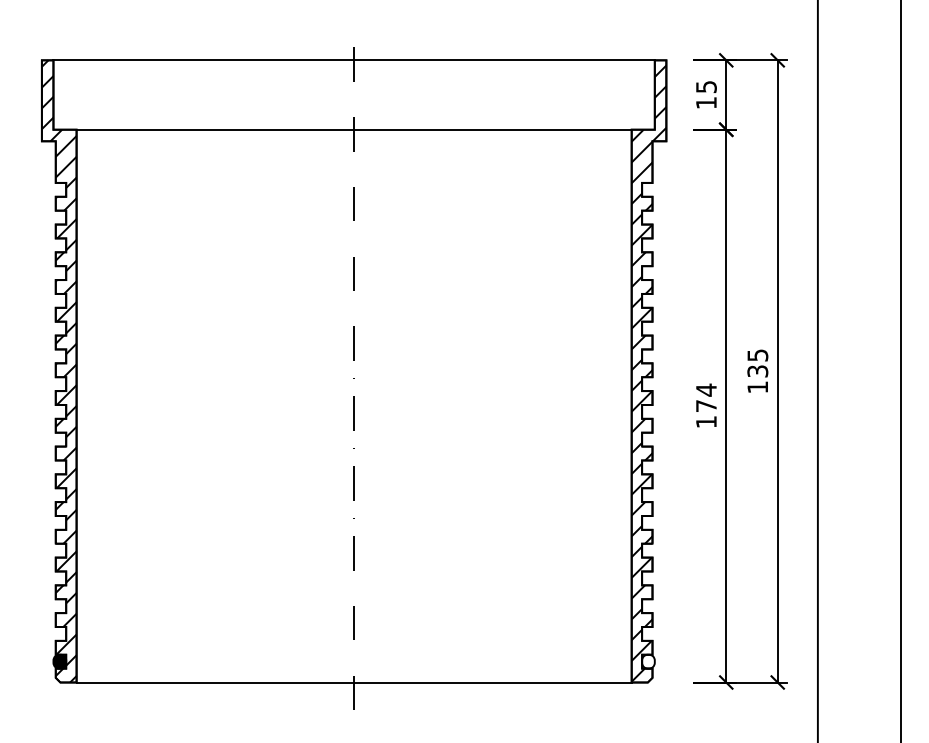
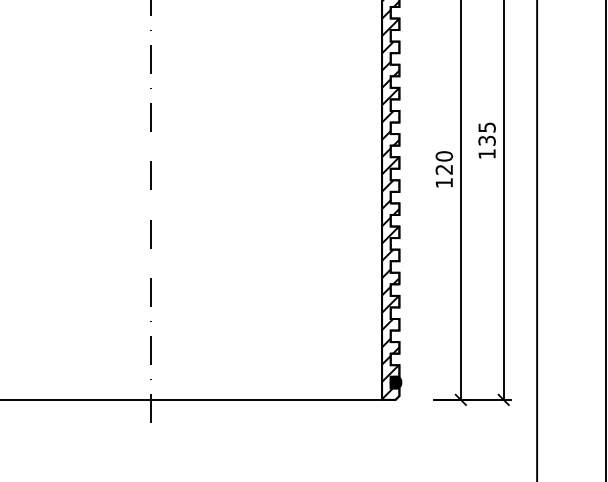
text: (706, 397) -> (444, 162), 174 -> 120
fill: (648, 661) -> (396, 382), added

